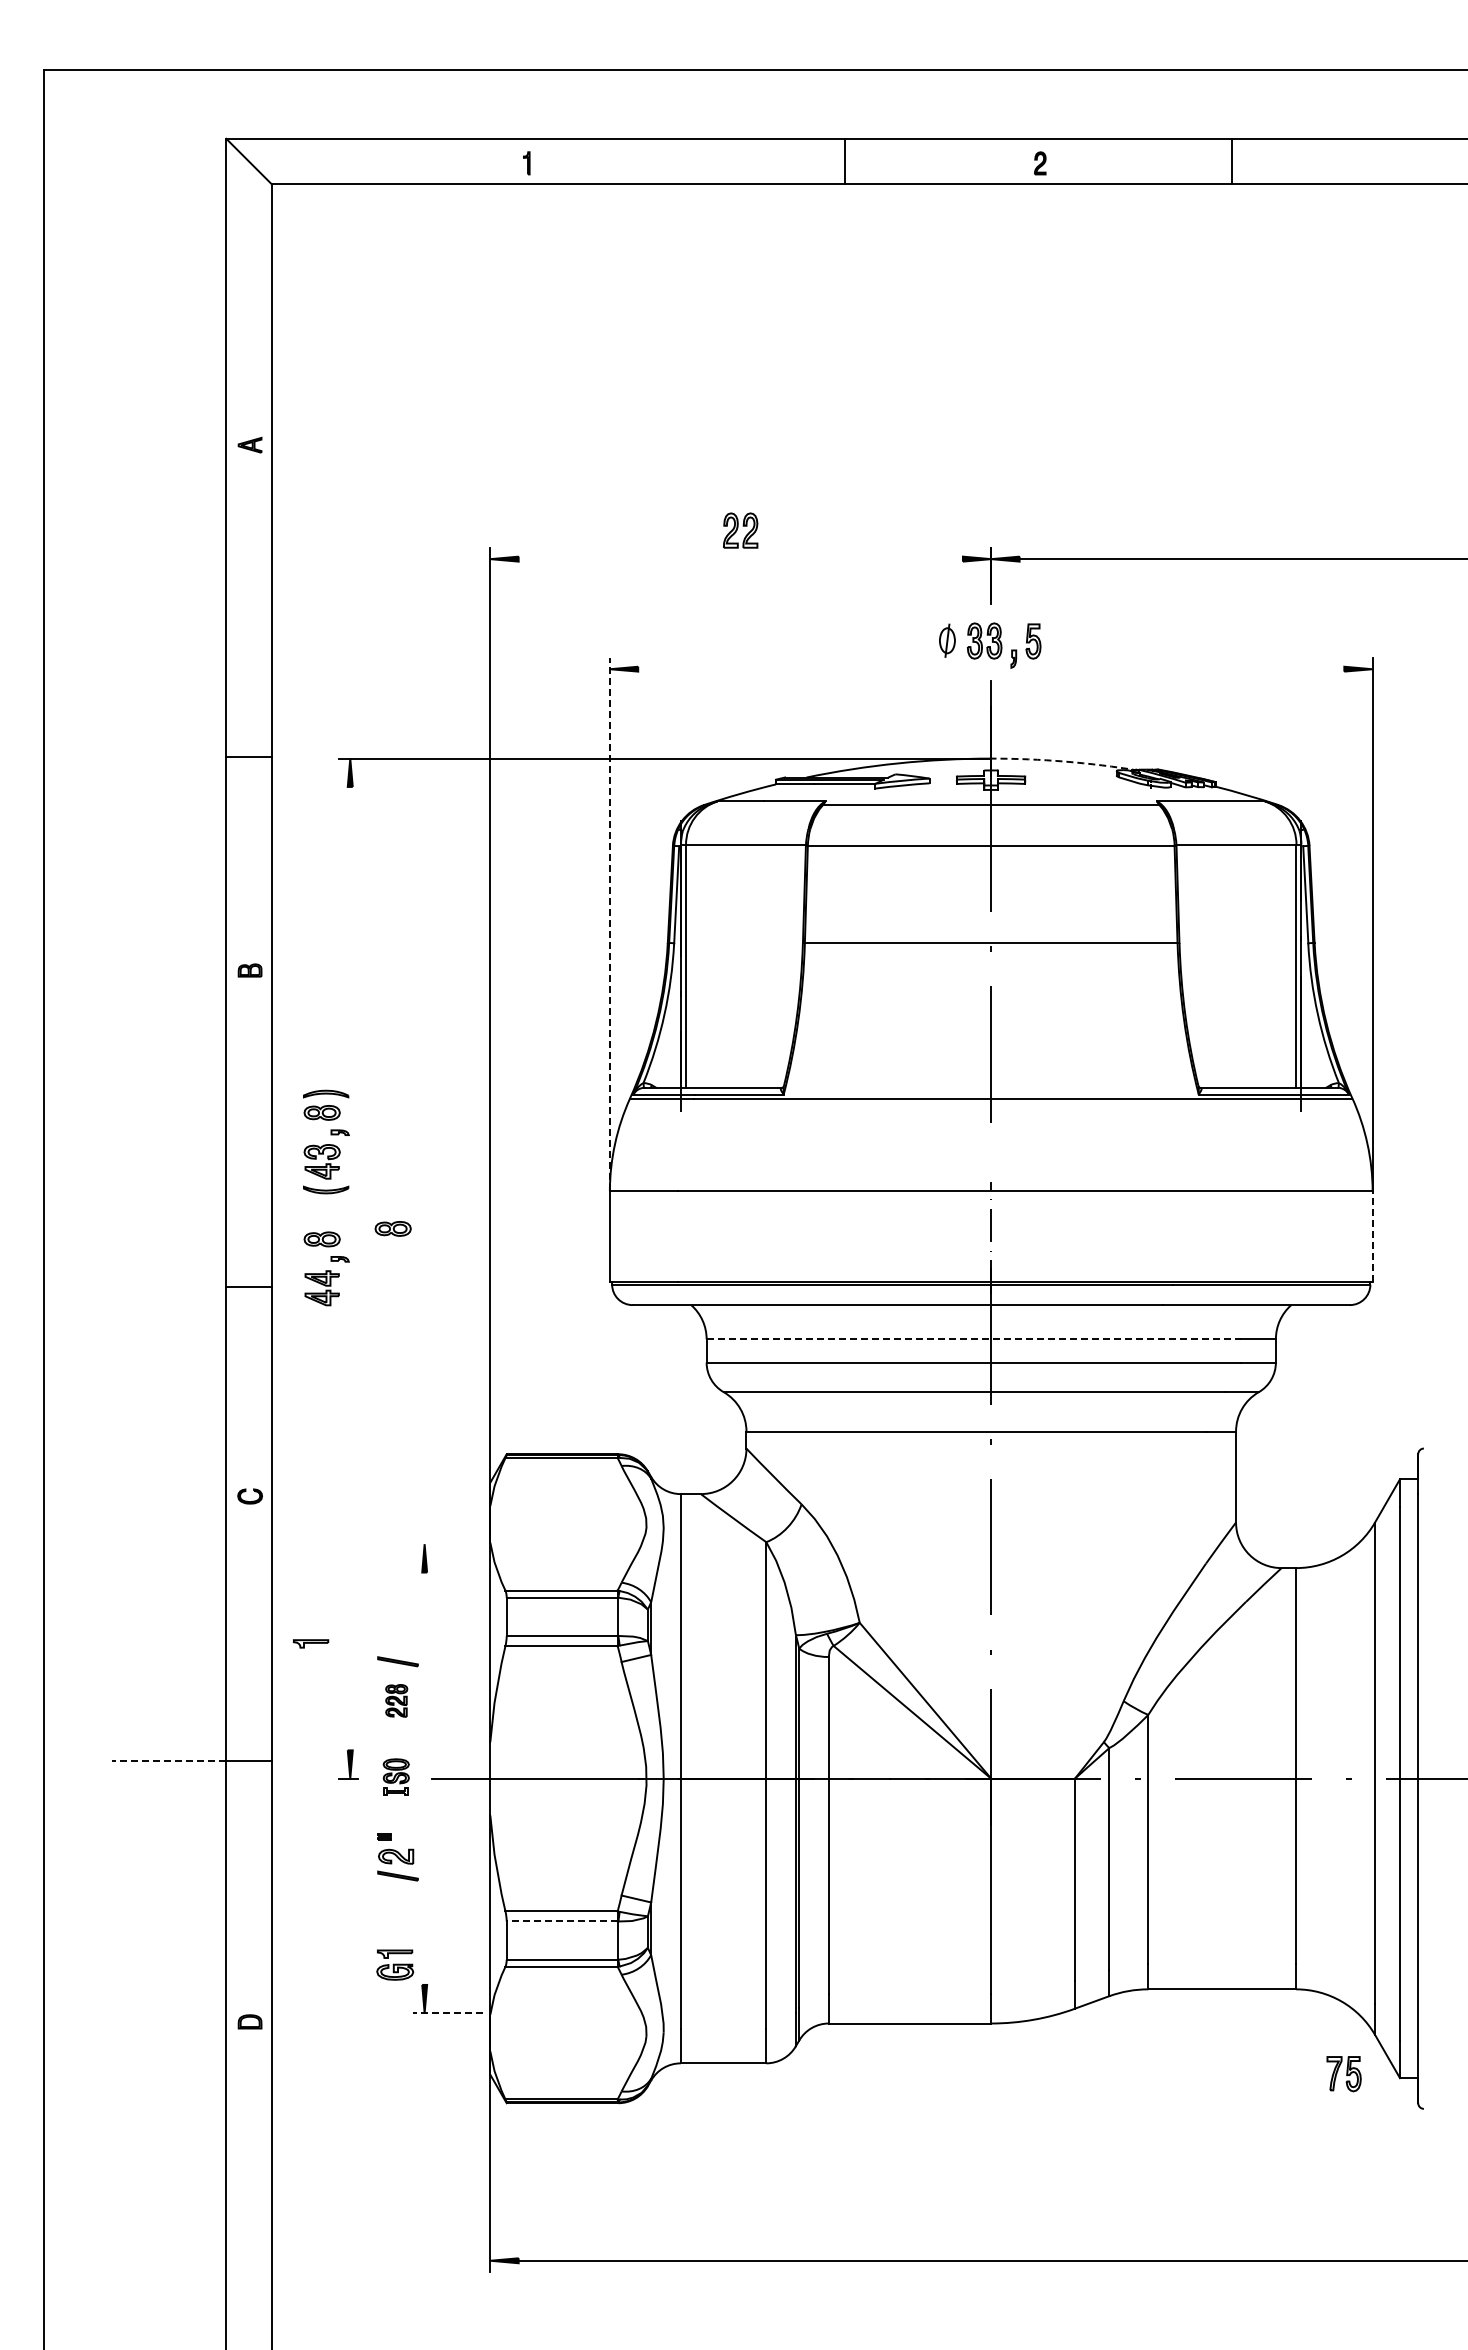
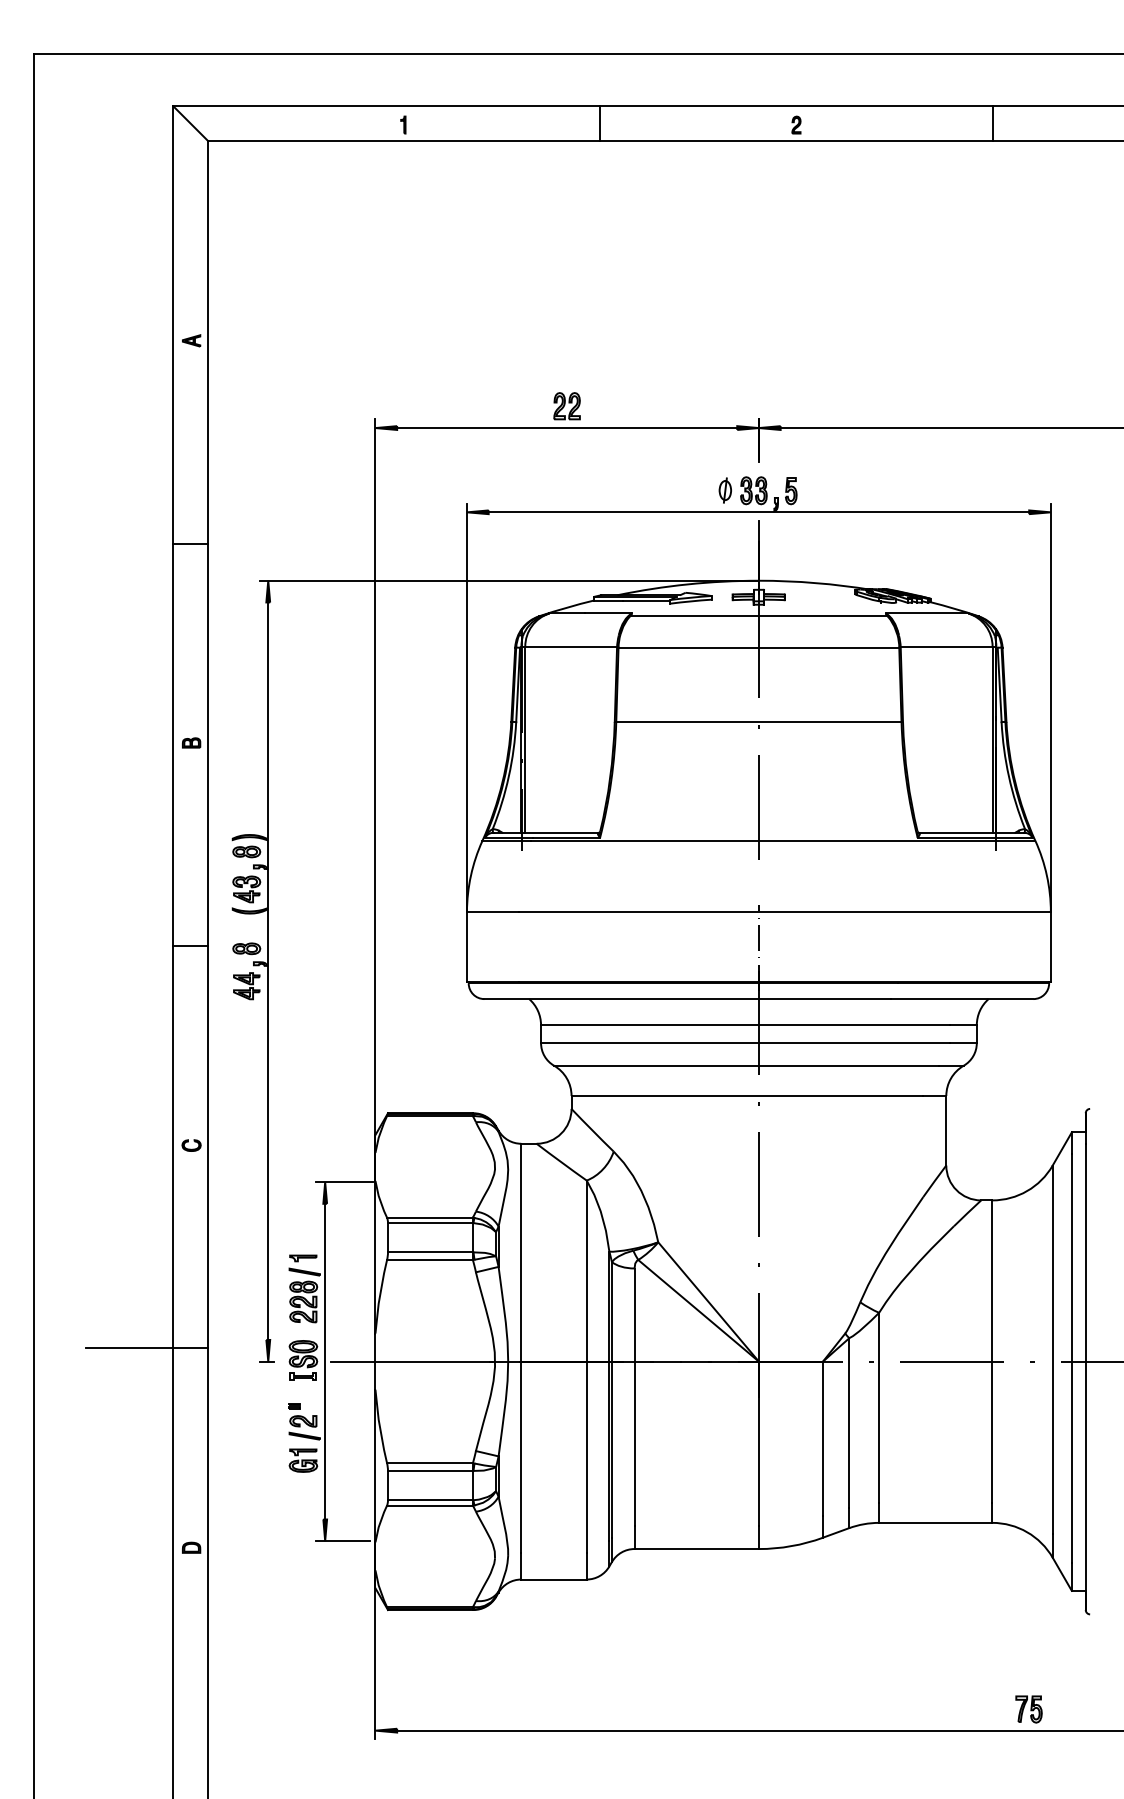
line: (845, 161) -> (600, 123), moved
line: (1231, 161) -> (992, 123), moved
line: (740, 559) -> (566, 428), added
line: (991, 669) -> (759, 512), added
line: (248, 757) -> (190, 543), moved
arc: (1065, 761) -> (815, 582), dashed -> solid
line: (609, 924) -> (466, 707), dashed -> solid
part: (392, 1228) -> (300, 940), removed
line: (1372, 1236) -> (1050, 946), dashed -> solid
line: (350, 1268) -> (268, 971), added
line: (248, 1286) -> (190, 945), moved
line: (974, 1339) -> (746, 1025), dashed -> solid
line: (449, 1544) -> (344, 1182), added
part: (311, 1643) -> (303, 1258), moved
part: (396, 1700) -> (303, 1301), size x1.67
line: (169, 1761) -> (129, 1348), dashed -> solid
part: (396, 1776) -> (303, 1359), size x1.43
line: (424, 1778) -> (325, 1361), added
line: (561, 1921) -> (429, 1470), dashed -> solid
part: (395, 1964) -> (303, 1460), moved
line: (448, 2013) -> (343, 1541), dashed -> solid
part: (1343, 2074) -> (1028, 1709), moved

